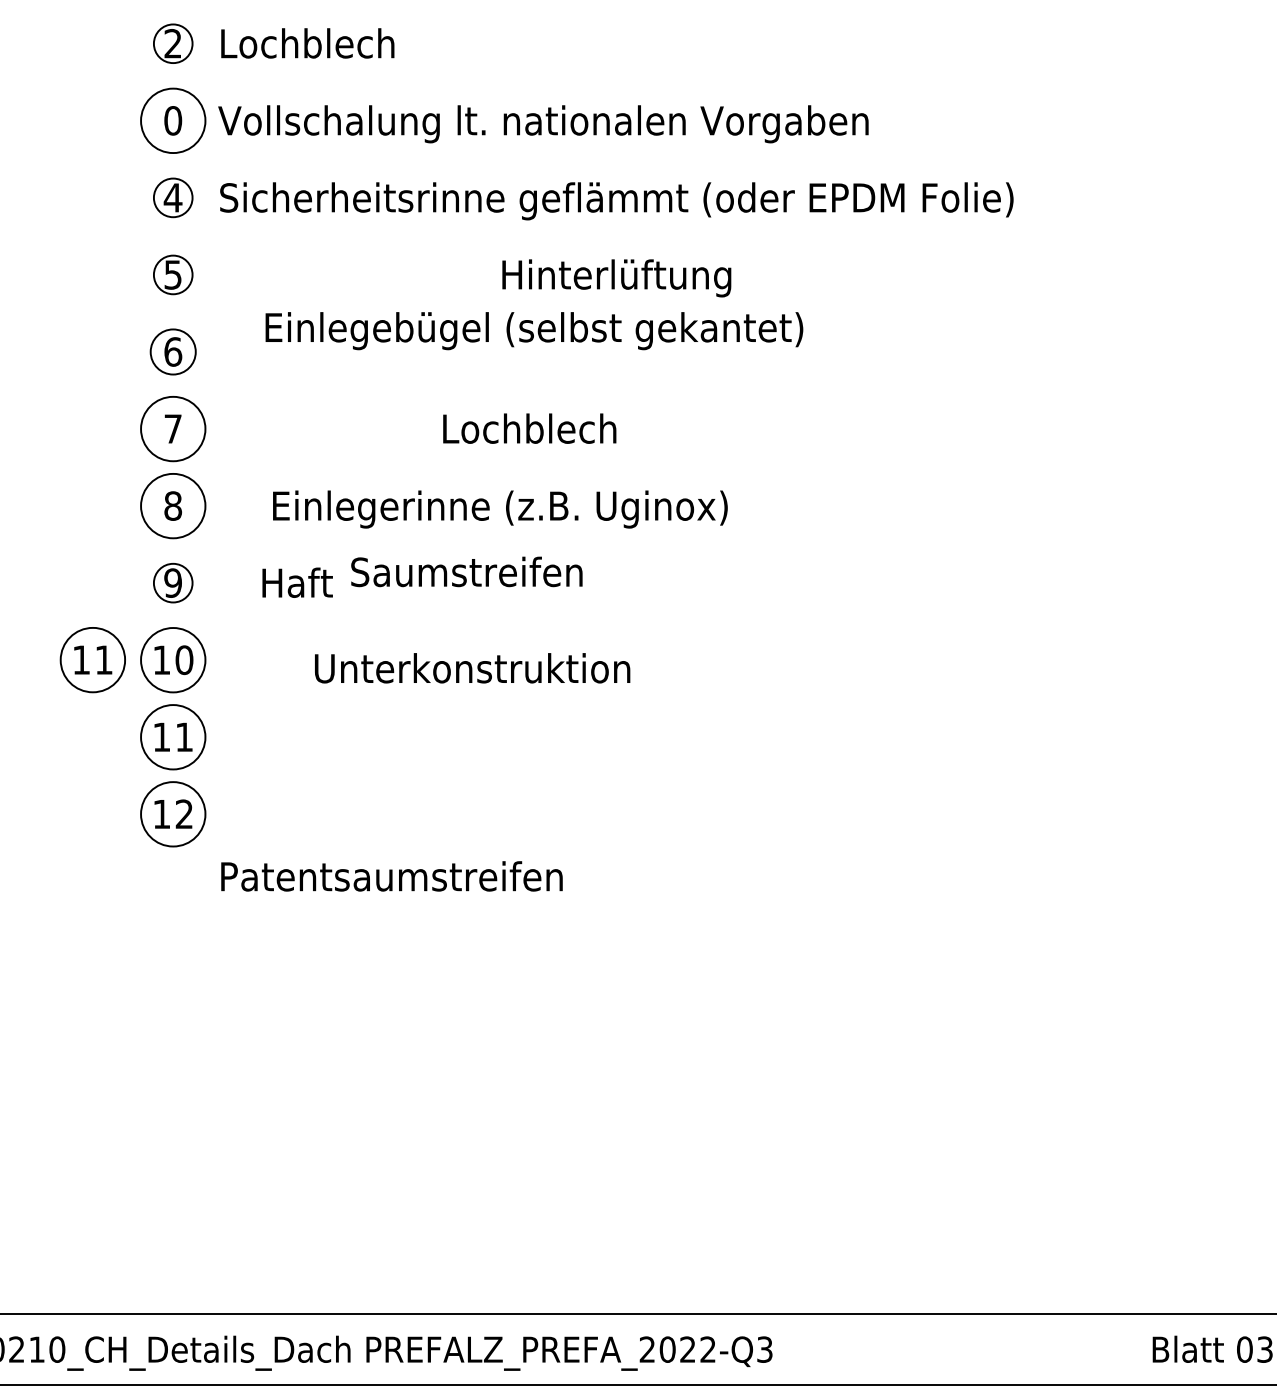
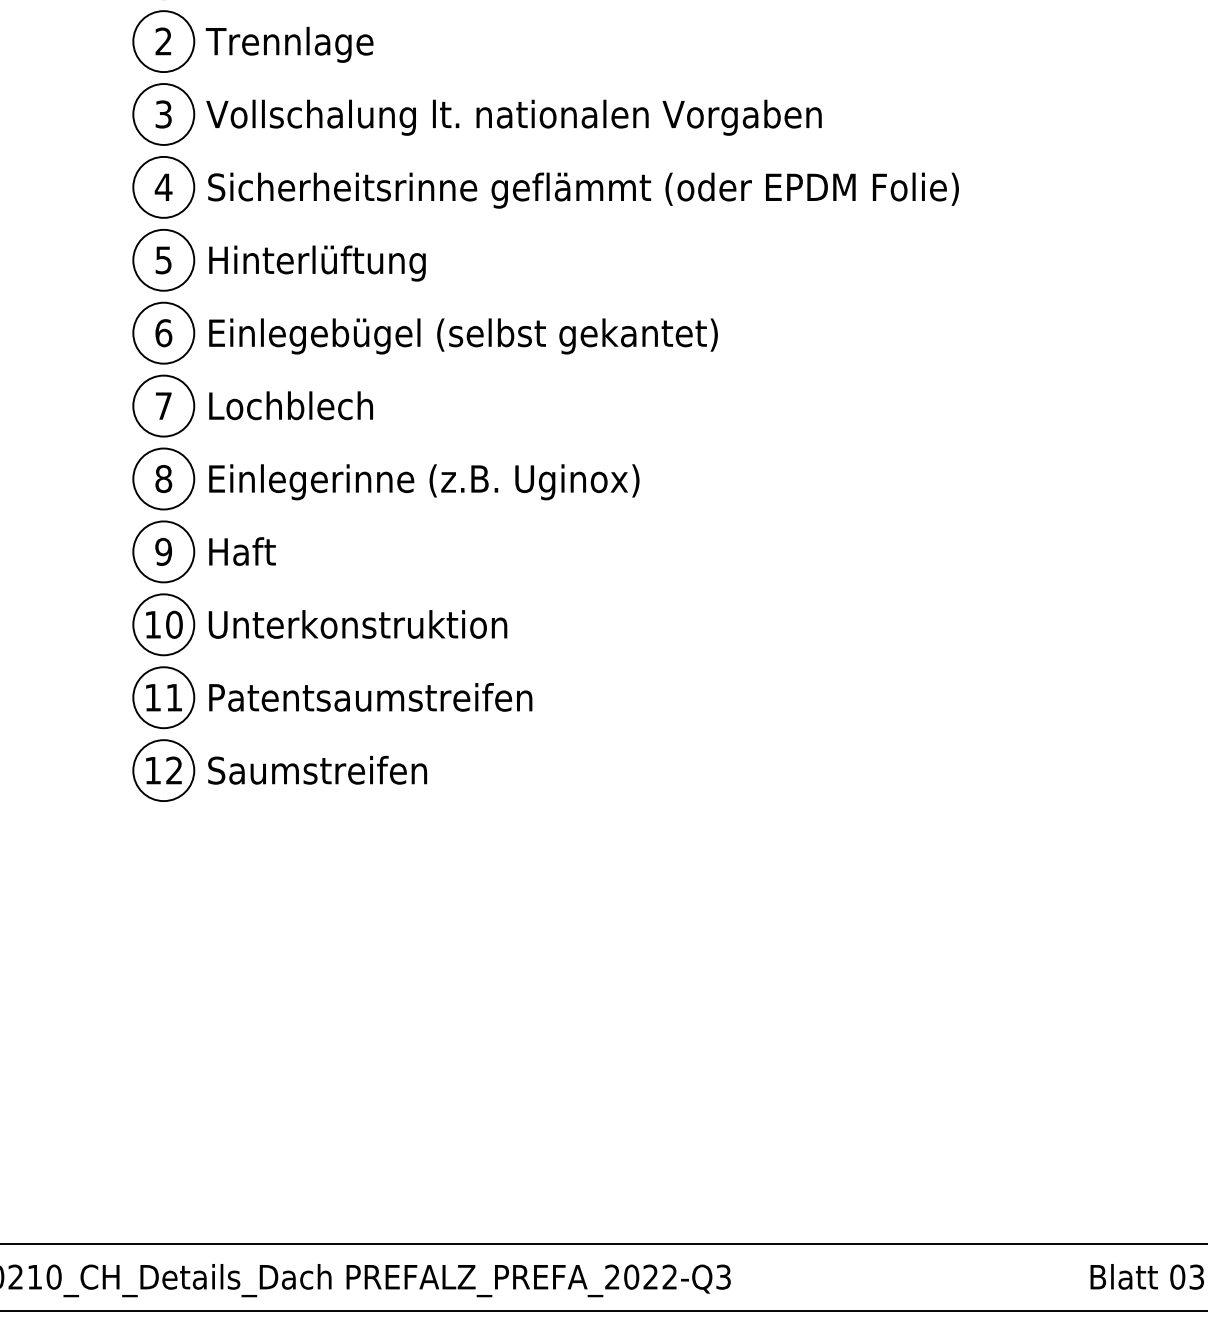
circle: (172, 43) -> (163, 41), size x1.67
text: (306, 46) -> (289, 44), Lochblech -> Trennlage
text: (172, 120) -> (163, 114), 0 -> 3
circle: (172, 196) -> (163, 186), size x1.67
circle: (172, 274) -> (163, 259), size x1.67
text: (616, 278) -> (317, 263), moved
text: (534, 331) -> (463, 336), moved
circle: (172, 351) -> (163, 332), size x1.43
text: (529, 428) -> (290, 405), moved
text: (500, 509) -> (424, 482), moved
text: (466, 571) -> (317, 769), moved
circle: (172, 582) -> (163, 551), size x1.67
text: (297, 582) -> (242, 551), moved
part: (92, 659) -> (87, 624), removed
text: (472, 668) -> (357, 624), moved
text: (391, 876) -> (370, 697), moved

